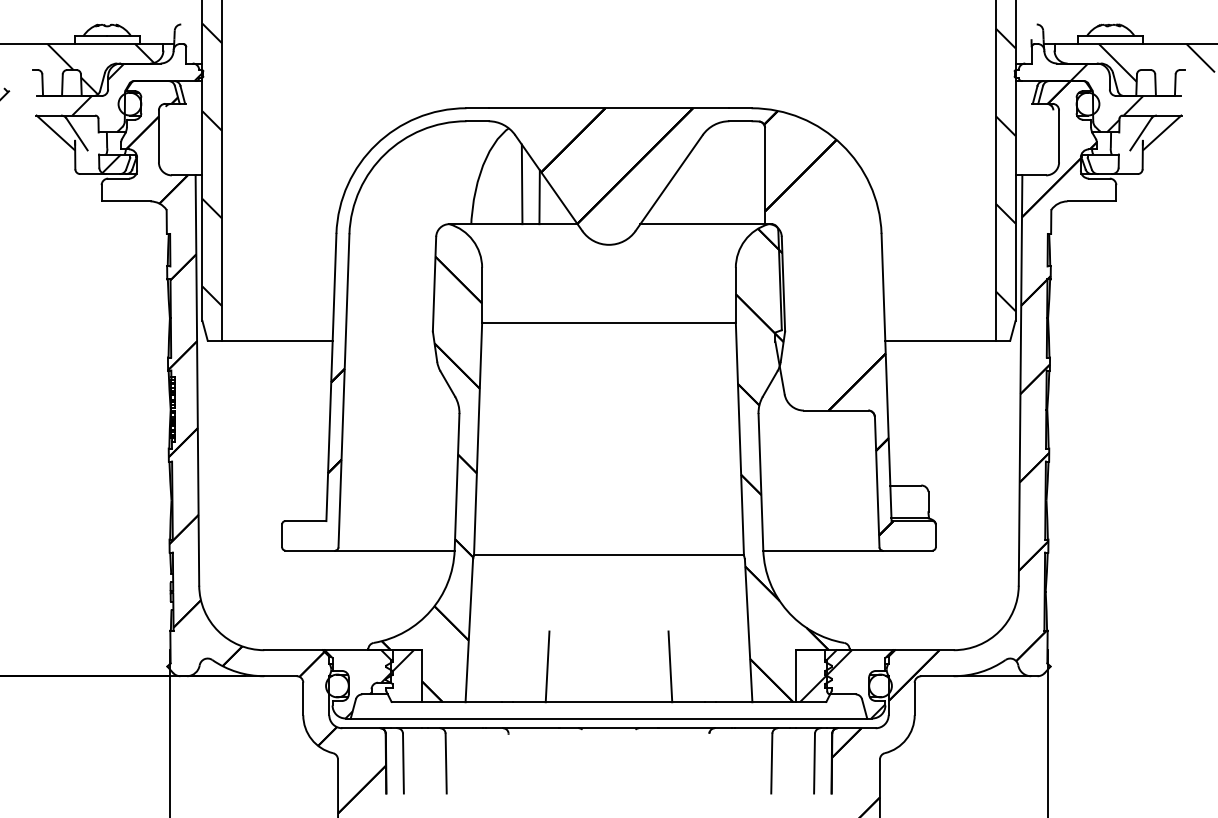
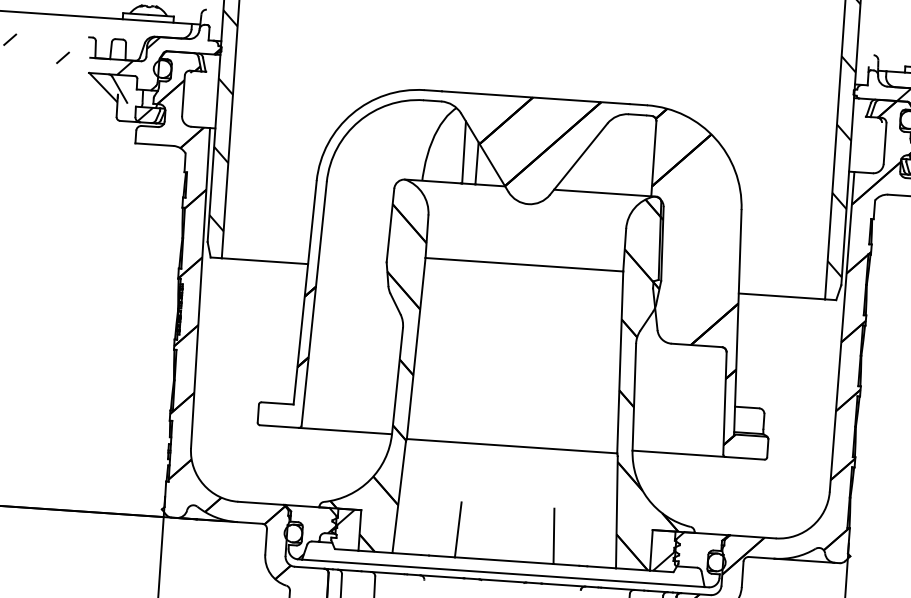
hatch: (79, 69) -> (125, 39), removed
hatch: (855, 684) -> (697, 559), removed

